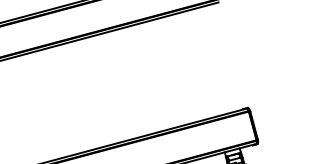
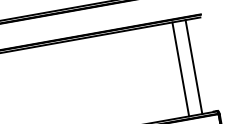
line: (215, 59) -> (193, 66), added
line: (200, 63) -> (180, 68), added

